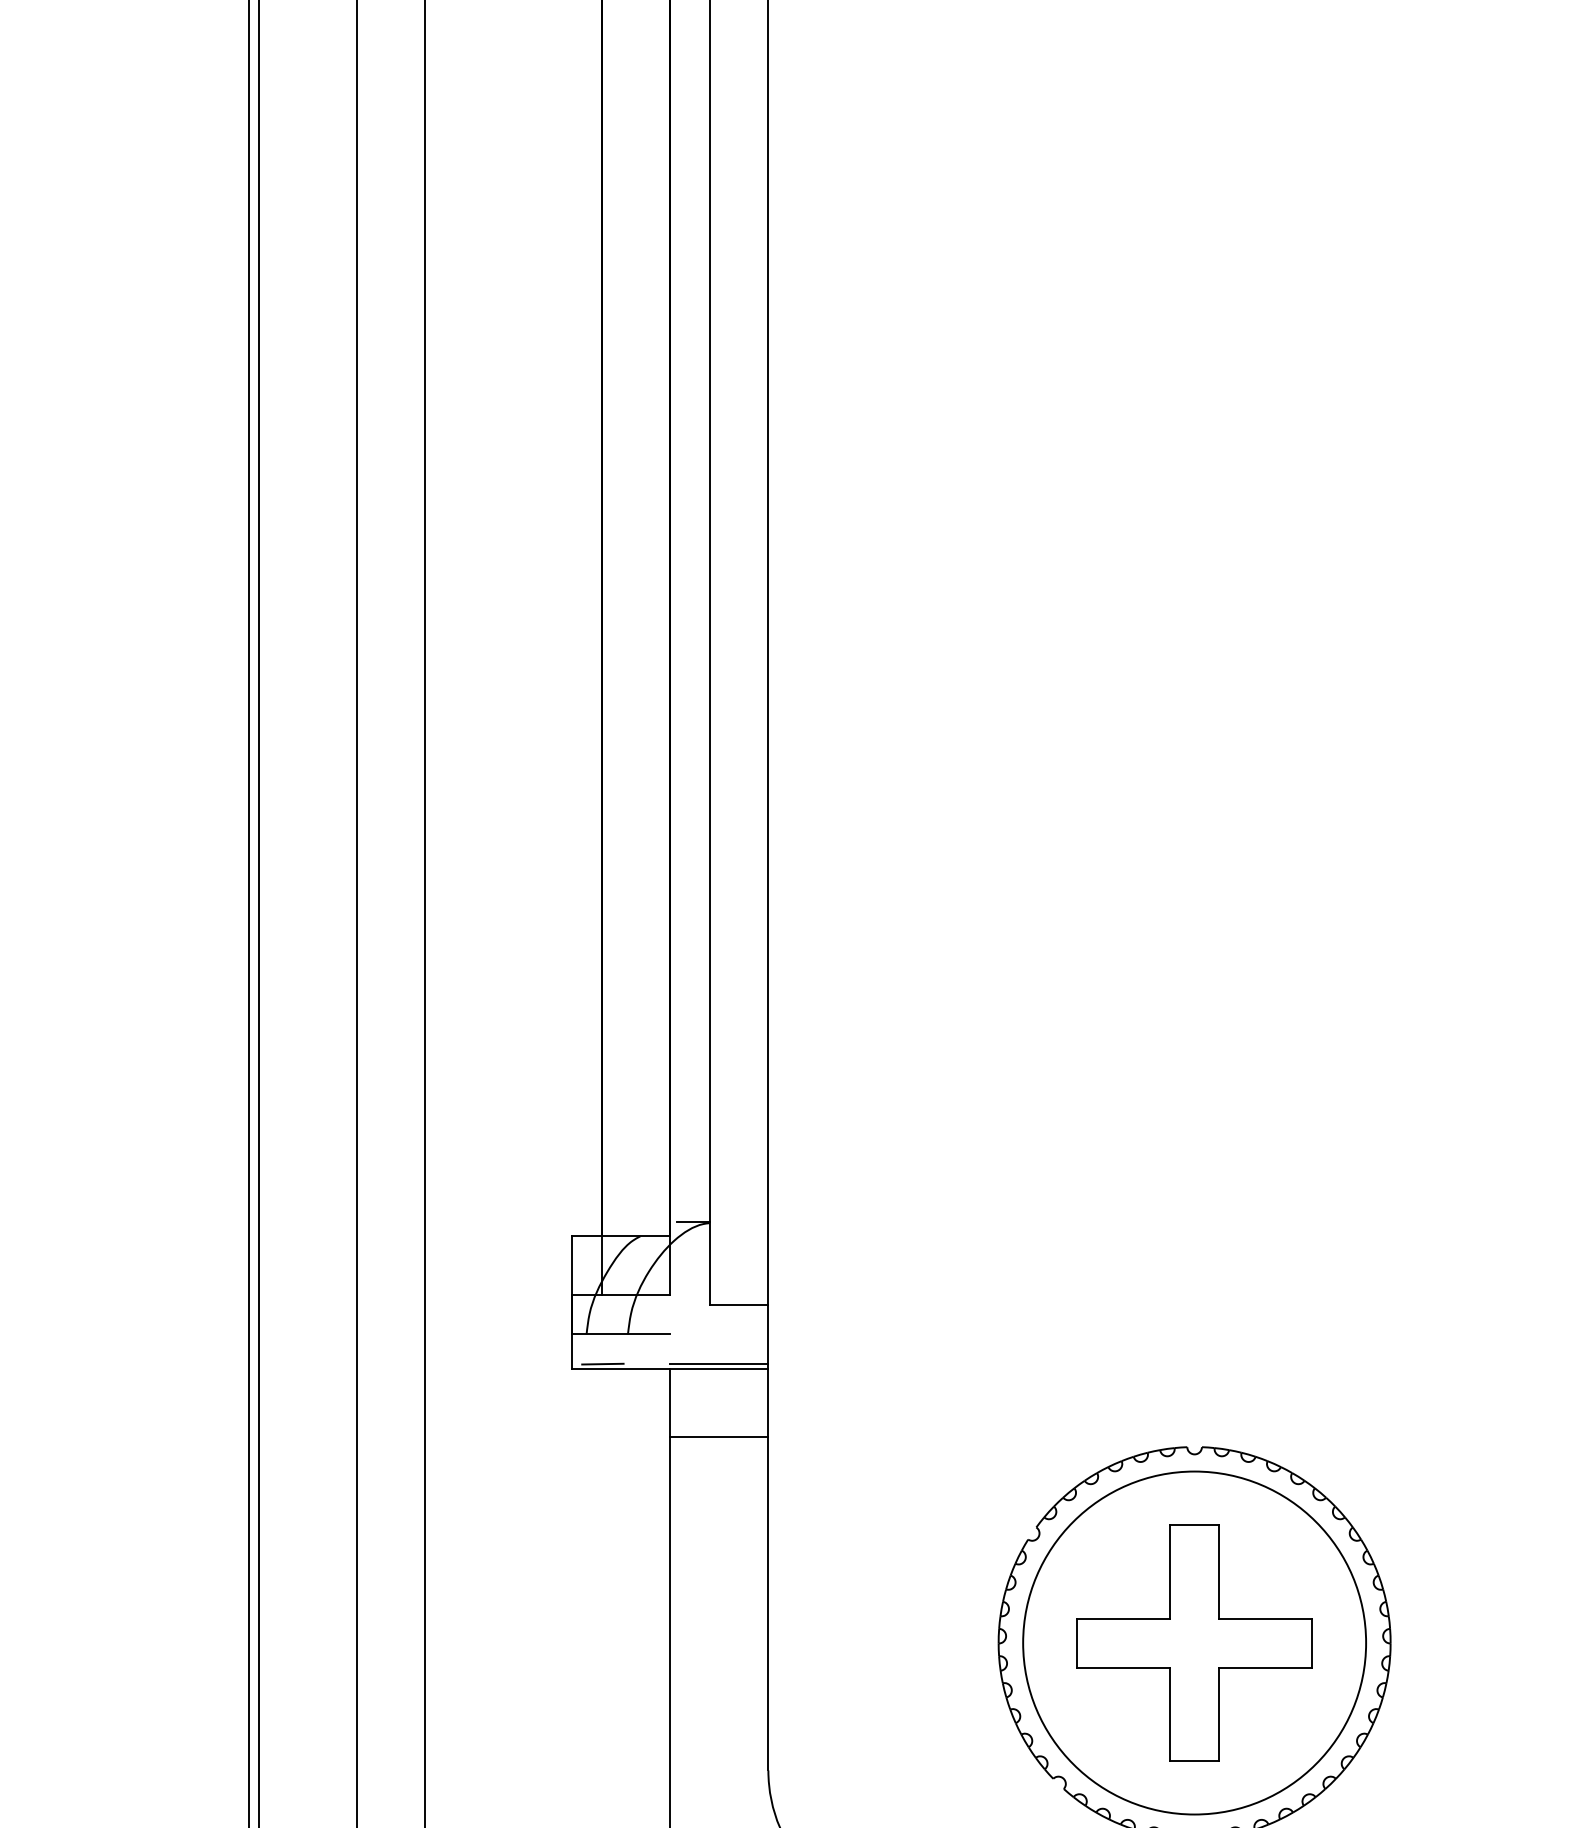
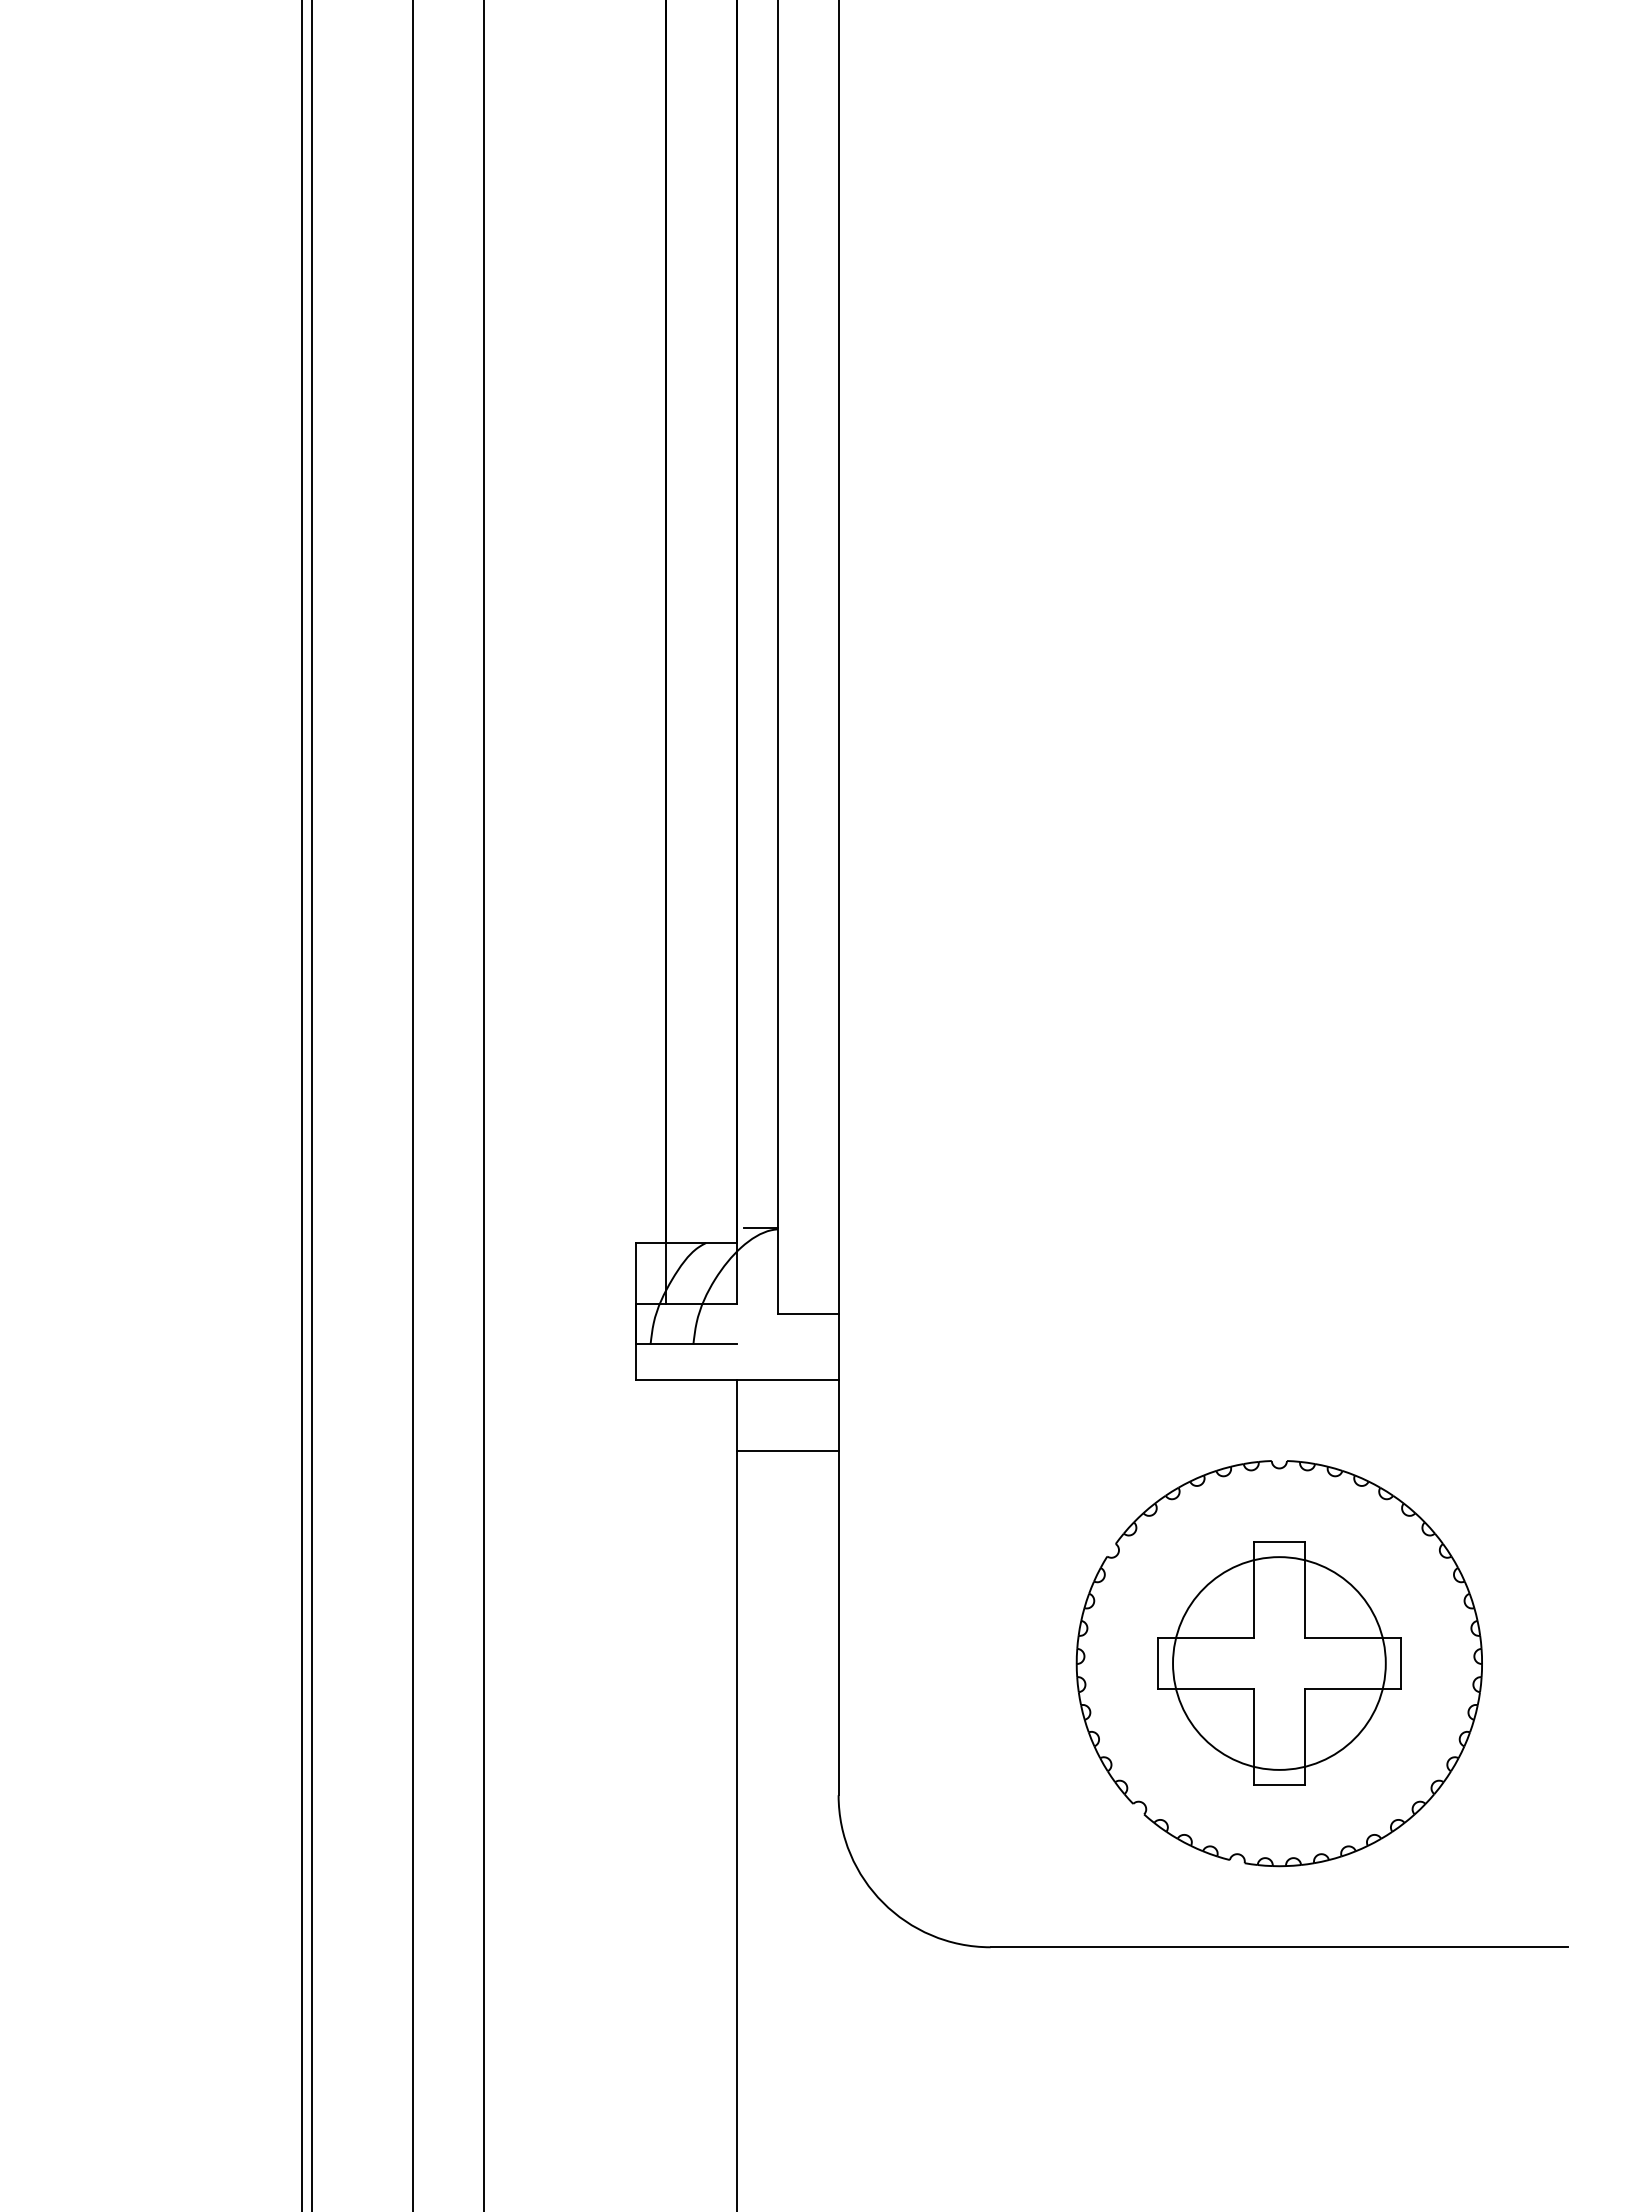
line: (602, 1363) -> (667, 1374), removed
line: (718, 1363) -> (787, 1374), removed
circle: (1194, 1643) -> (1279, 1663), size x0.6

